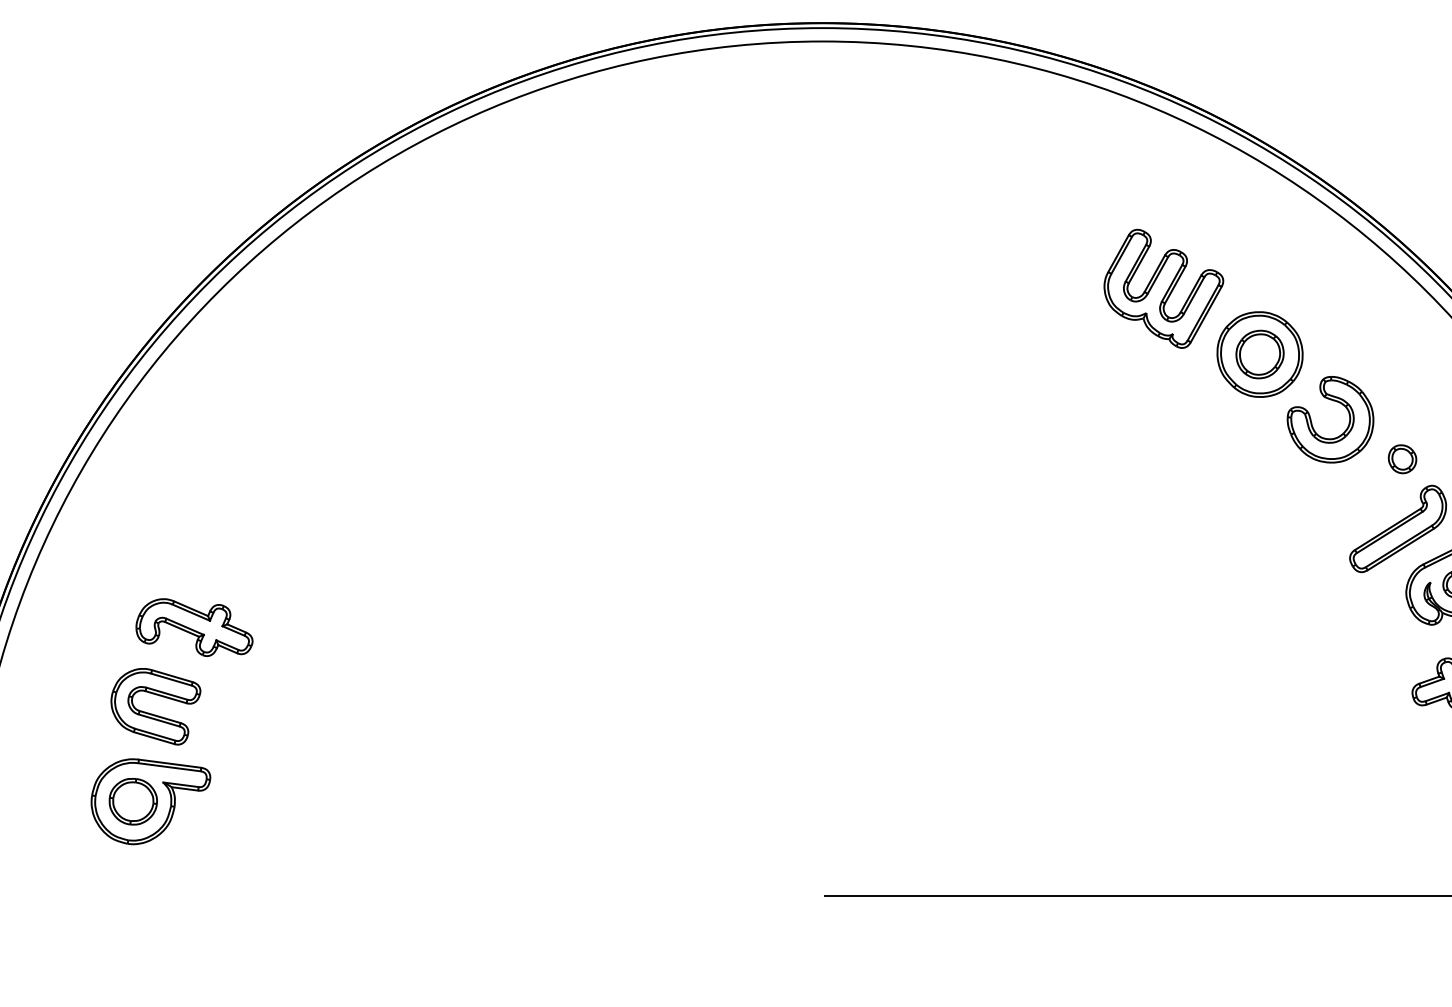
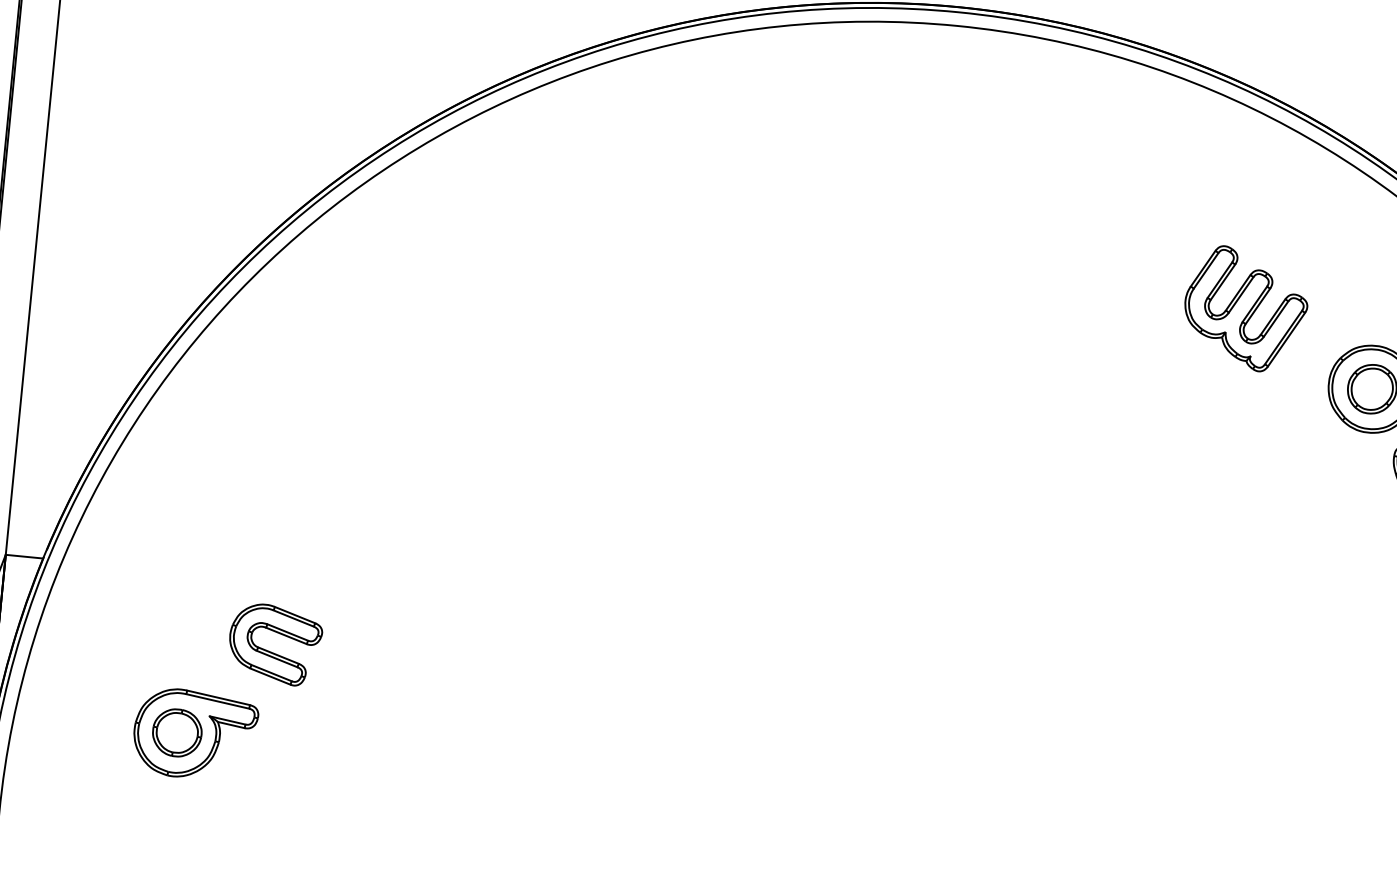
part: (1163, 288) -> (1245, 308), moved
part: (194, 627) -> (257, 561), removed
part: (152, 713) -> (271, 651), moved

